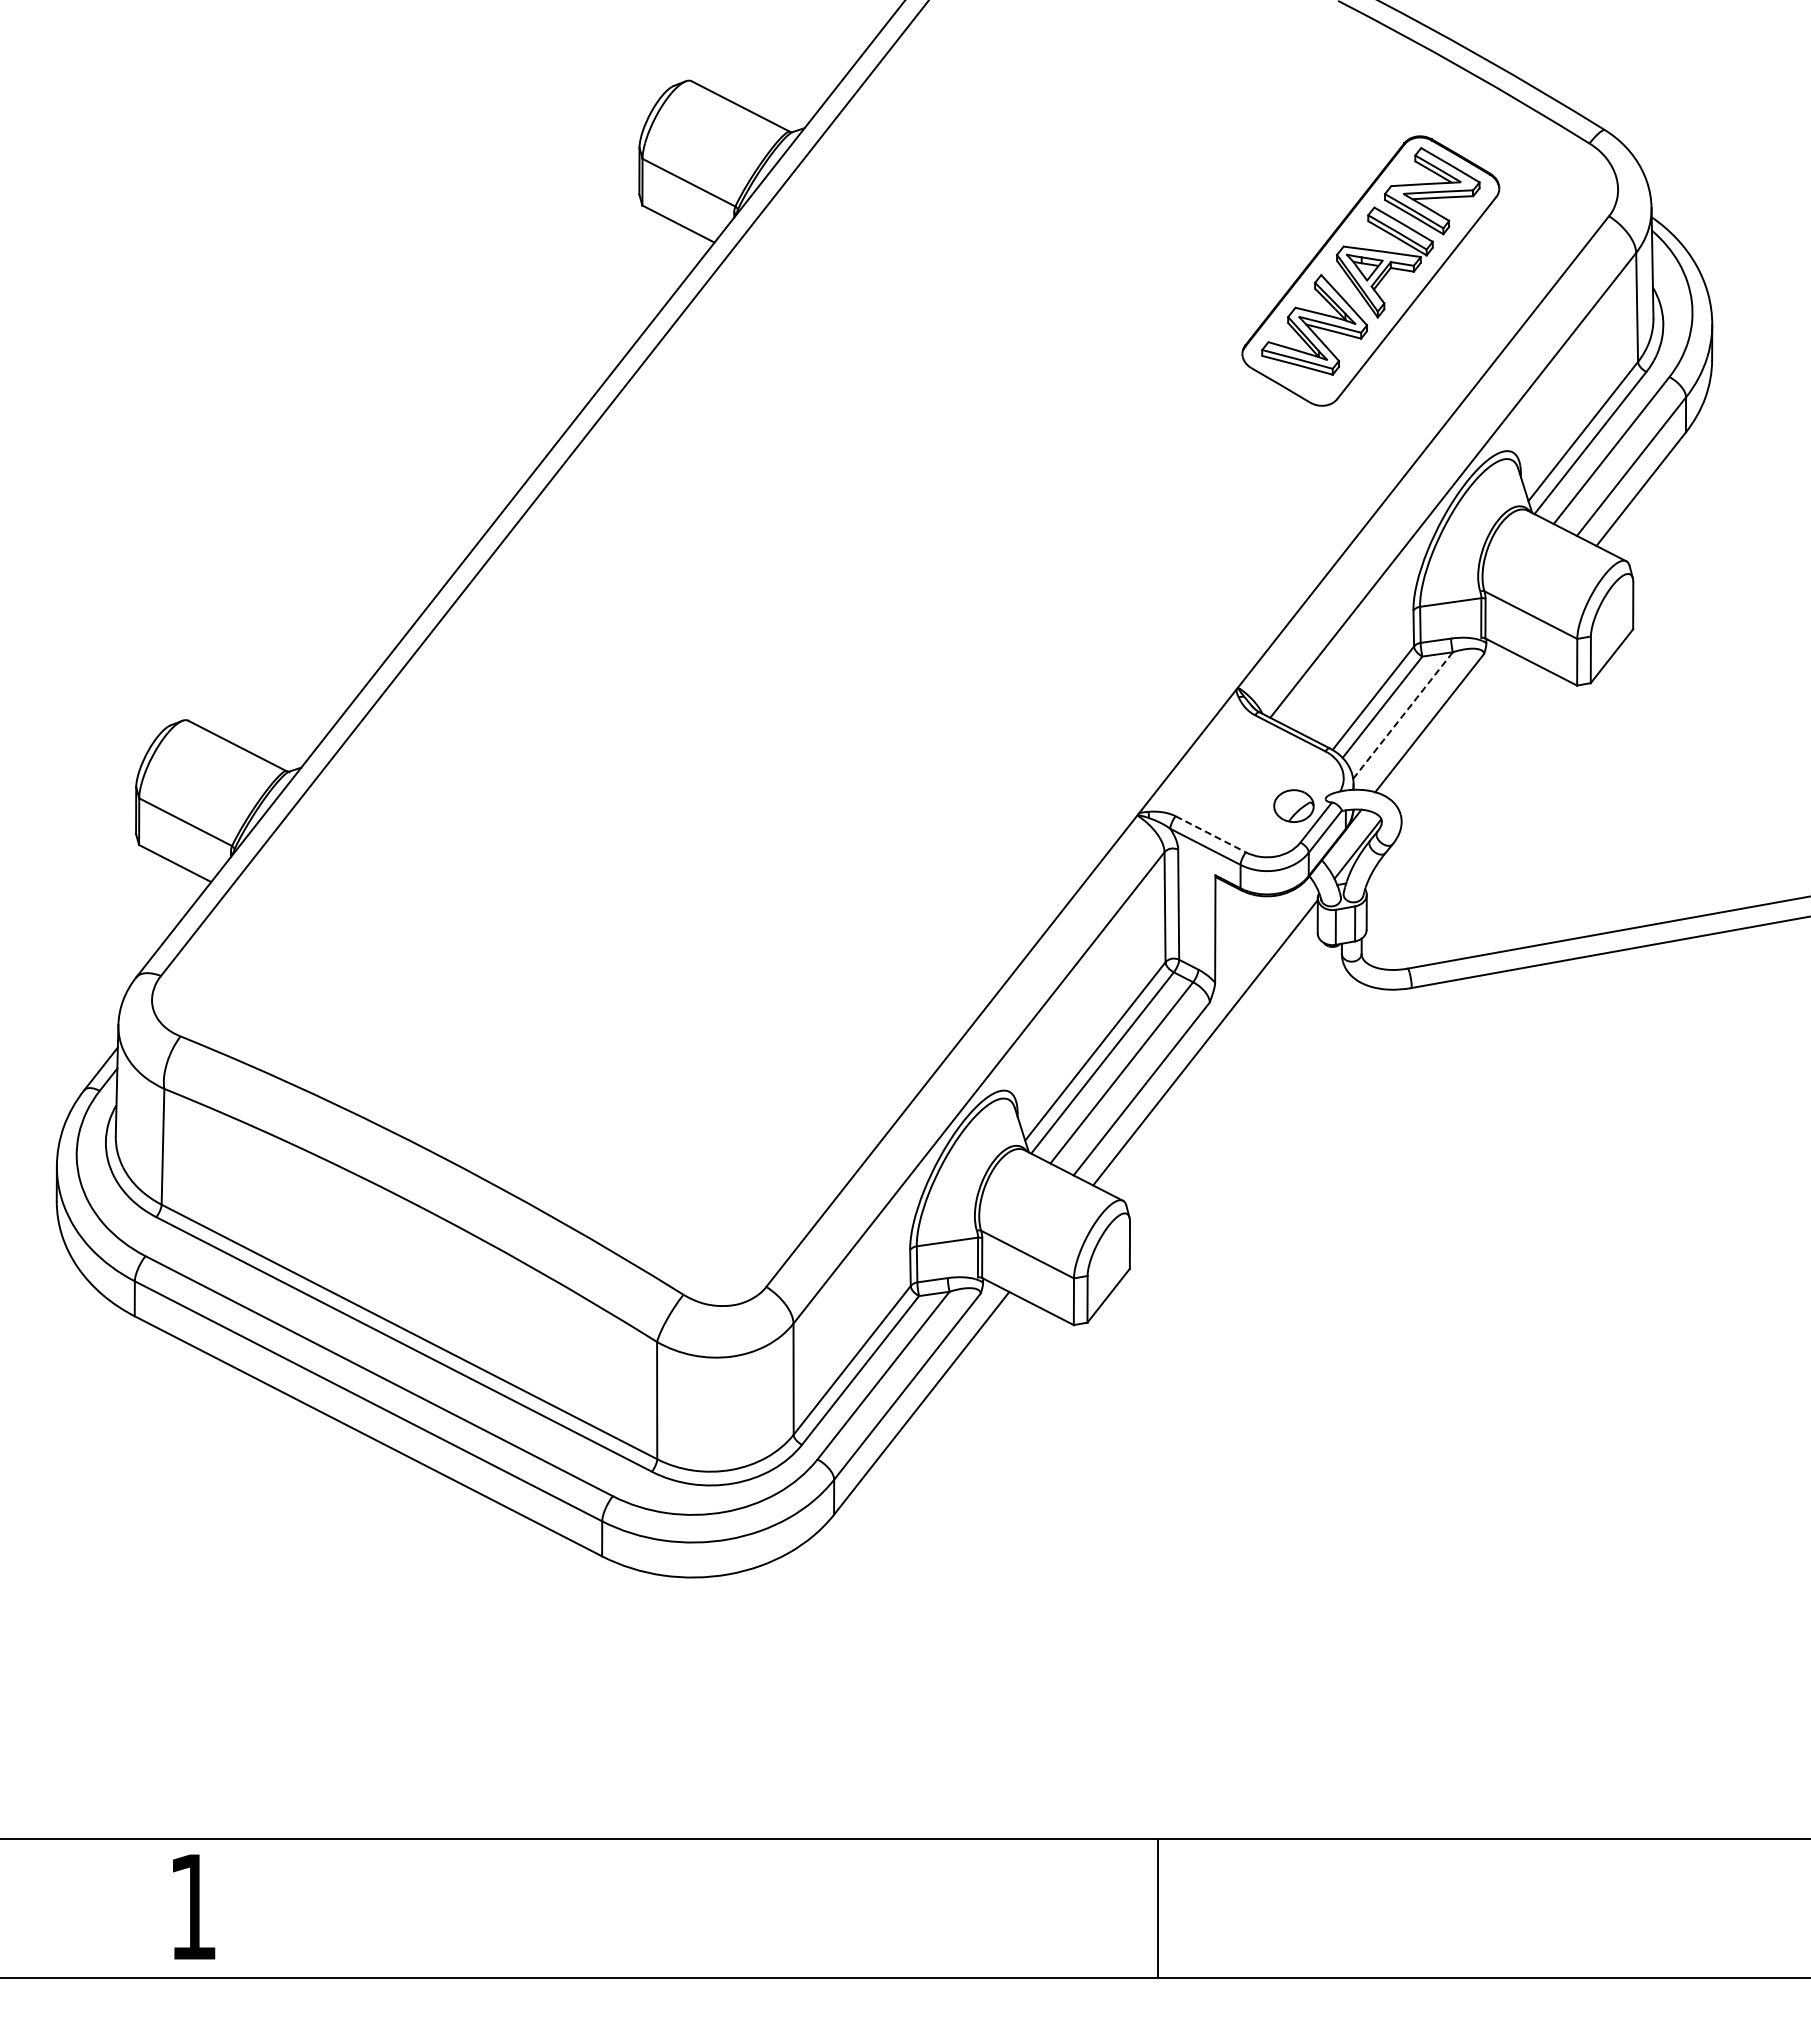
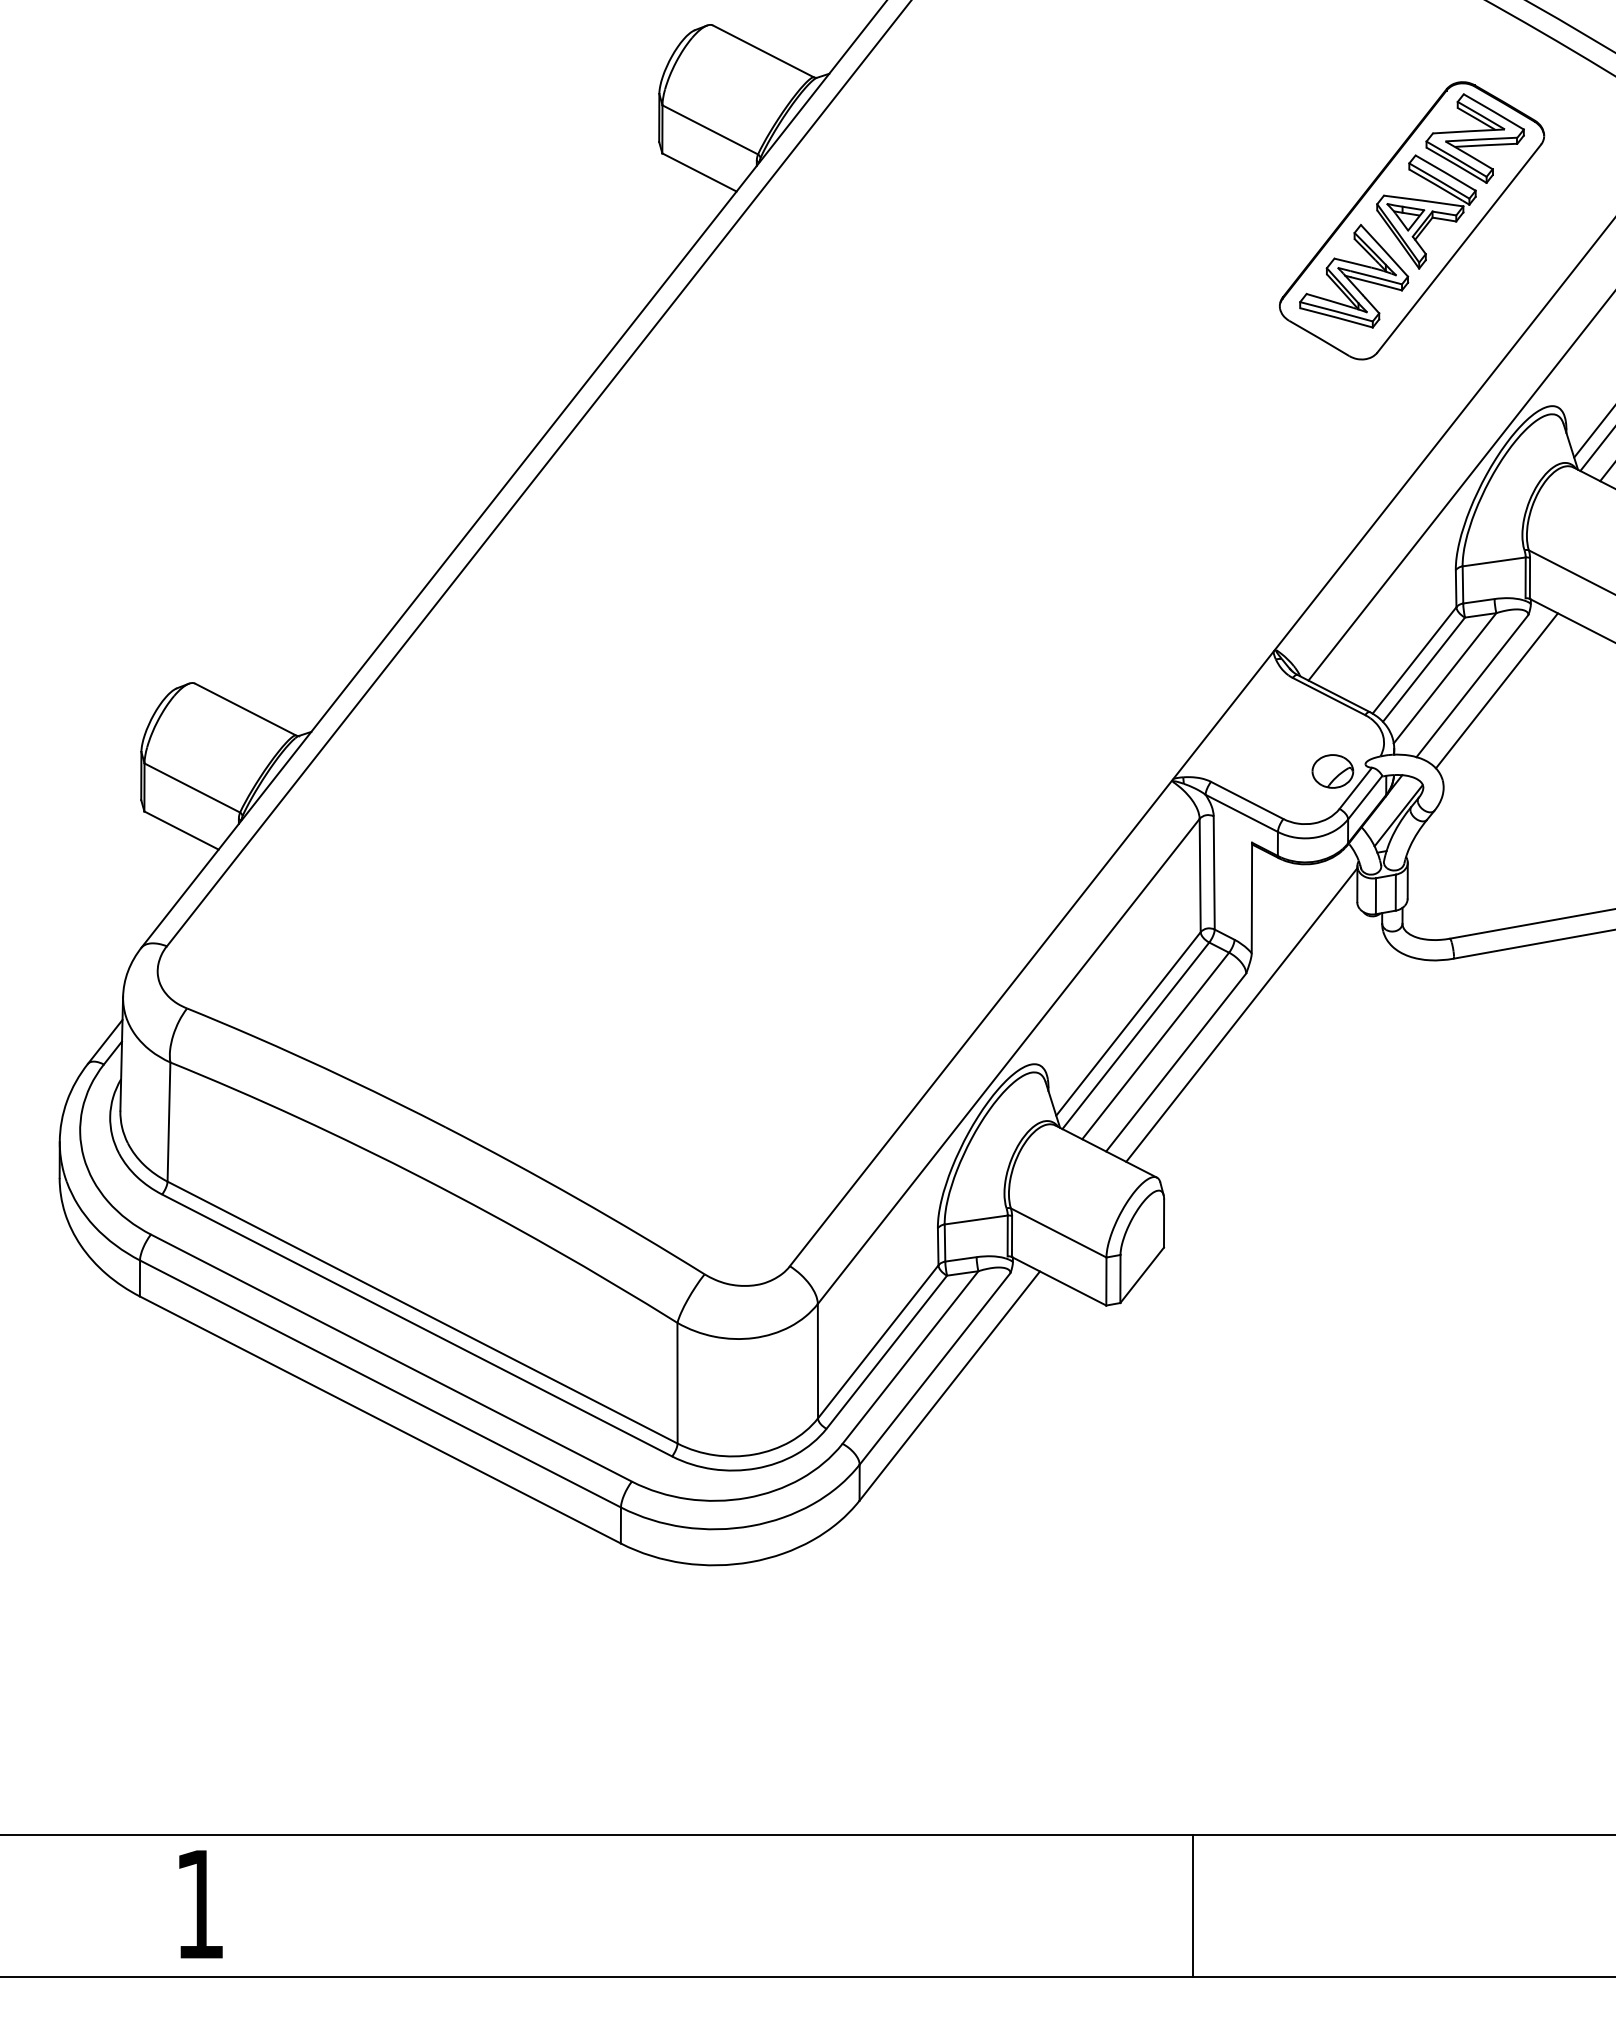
line: (1403, 715) -> (1445, 678), dashed -> solid
line: (1453, 727) -> (1497, 690), added
line: (1210, 834) -> (1246, 800), dashed -> solid

